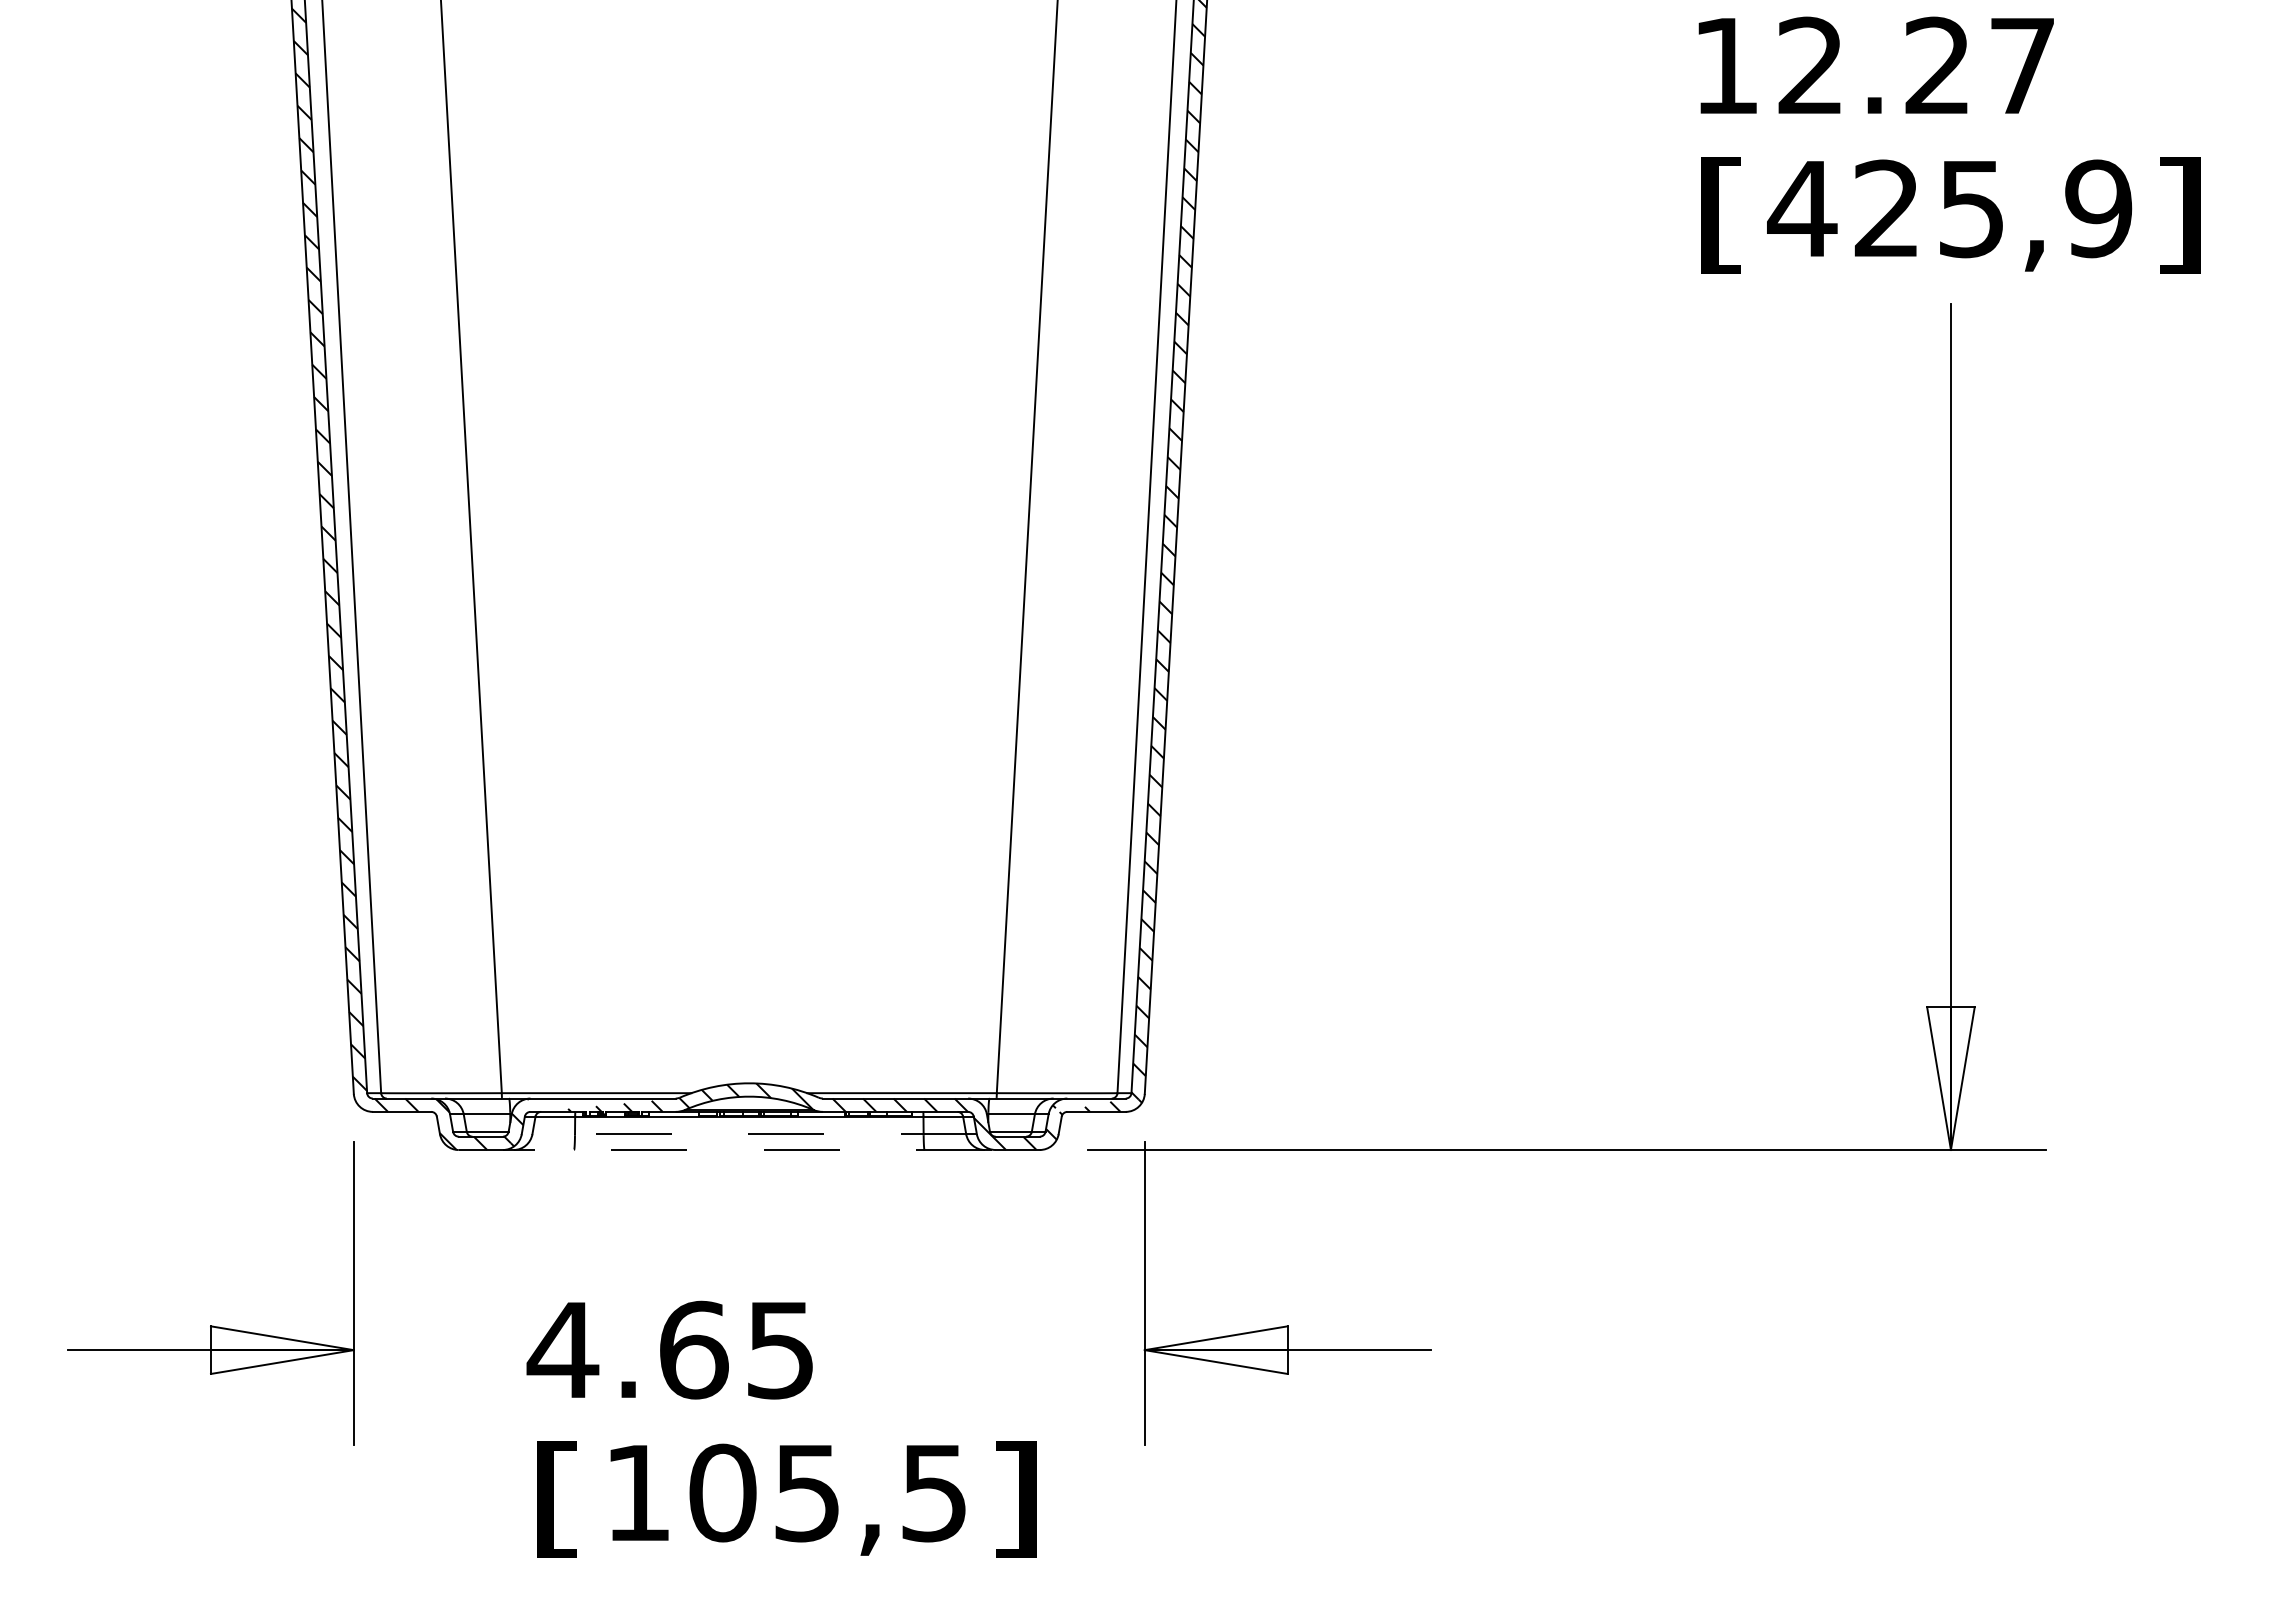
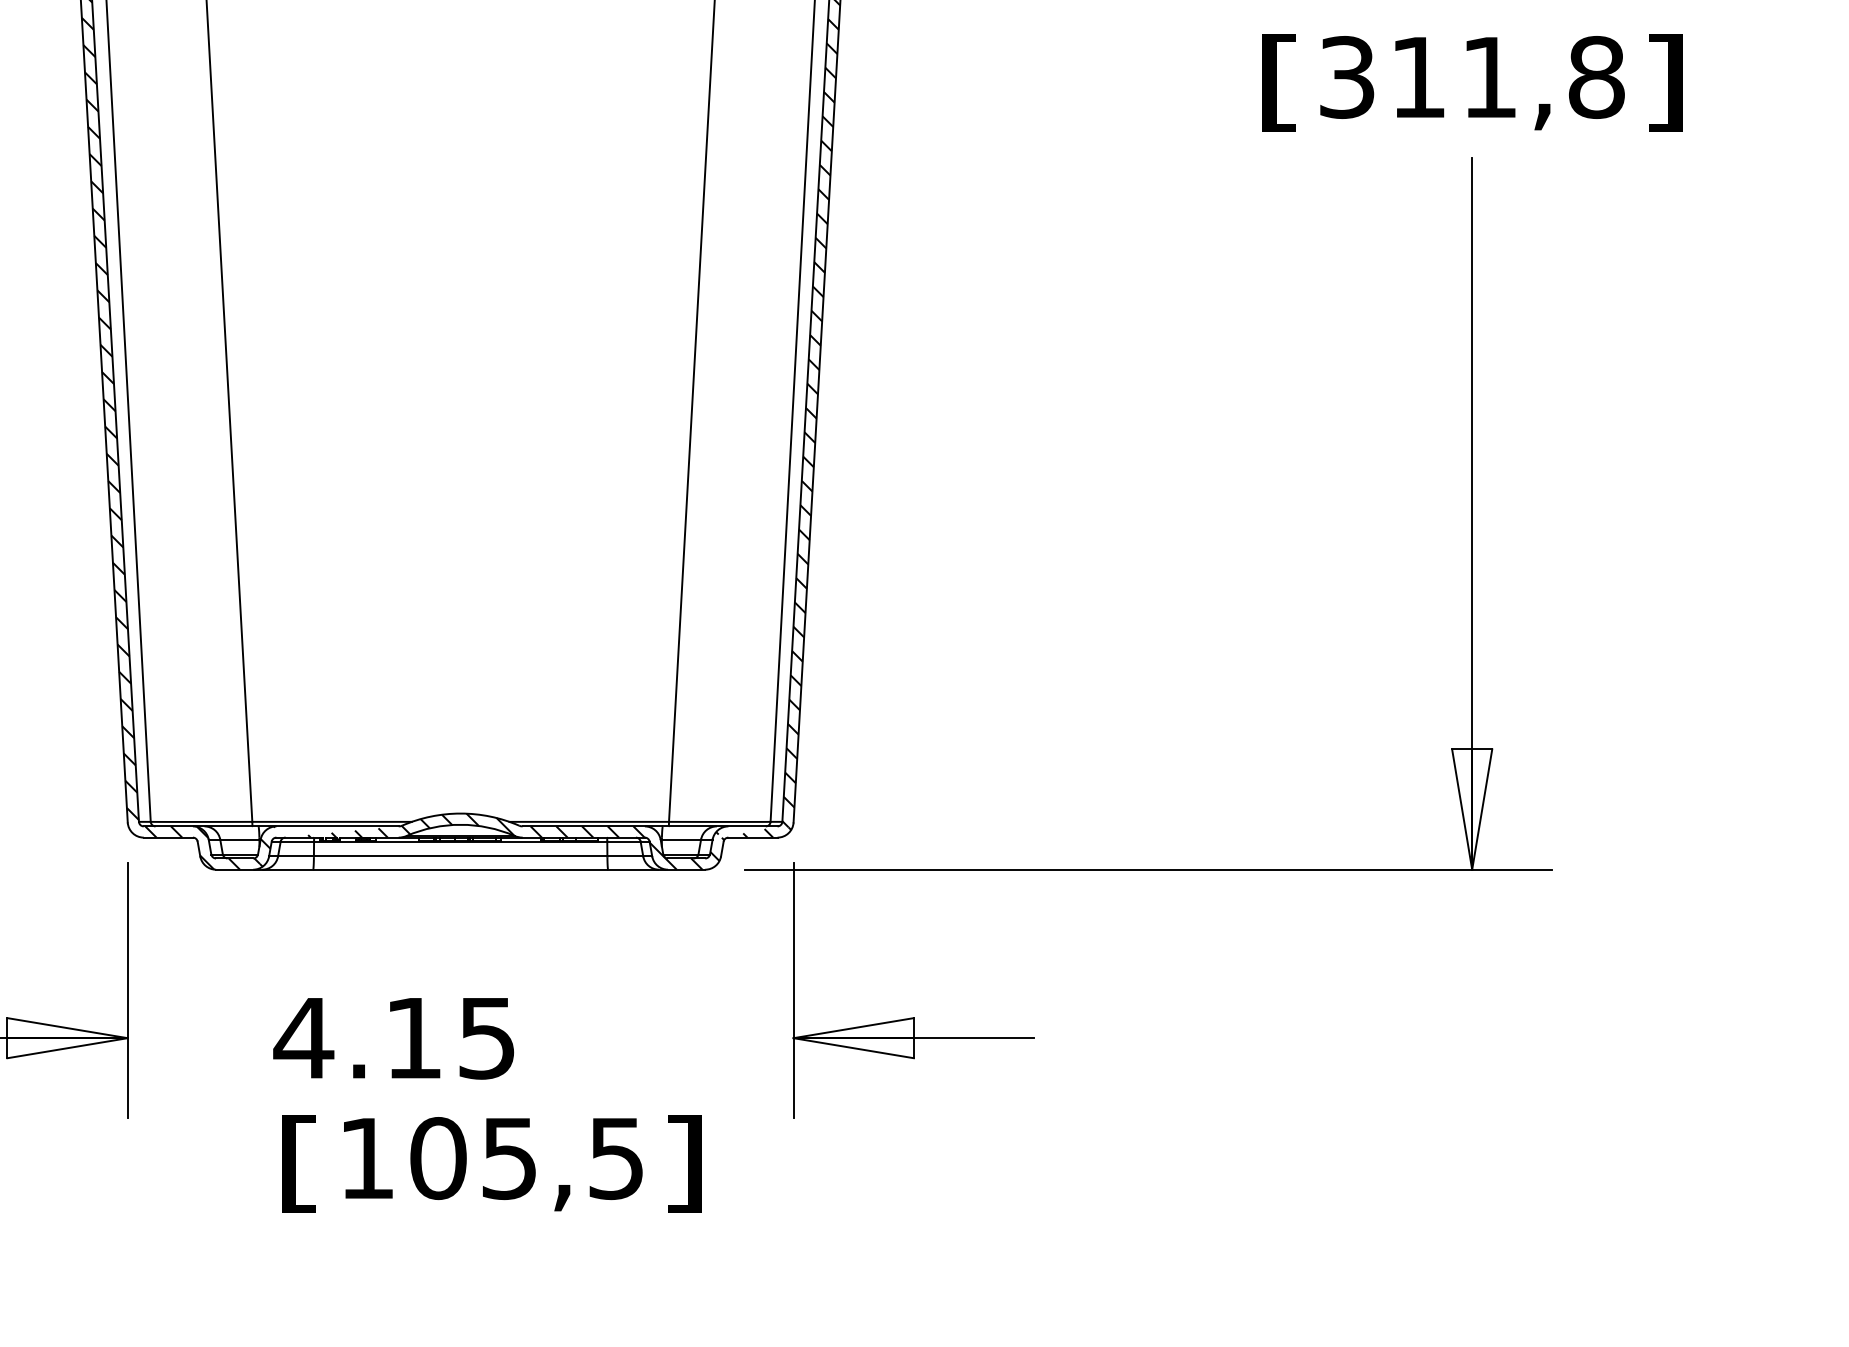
text: (1949, 208) -> (1470, 77), 425,9 -> 311,8
line: (749, 1134) -> (460, 856), dashed -> solid
line: (726, 1150) -> (441, 870), dashed -> solid
text: (694, 1349) -> (414, 1037), 4.65 -> 4.15

